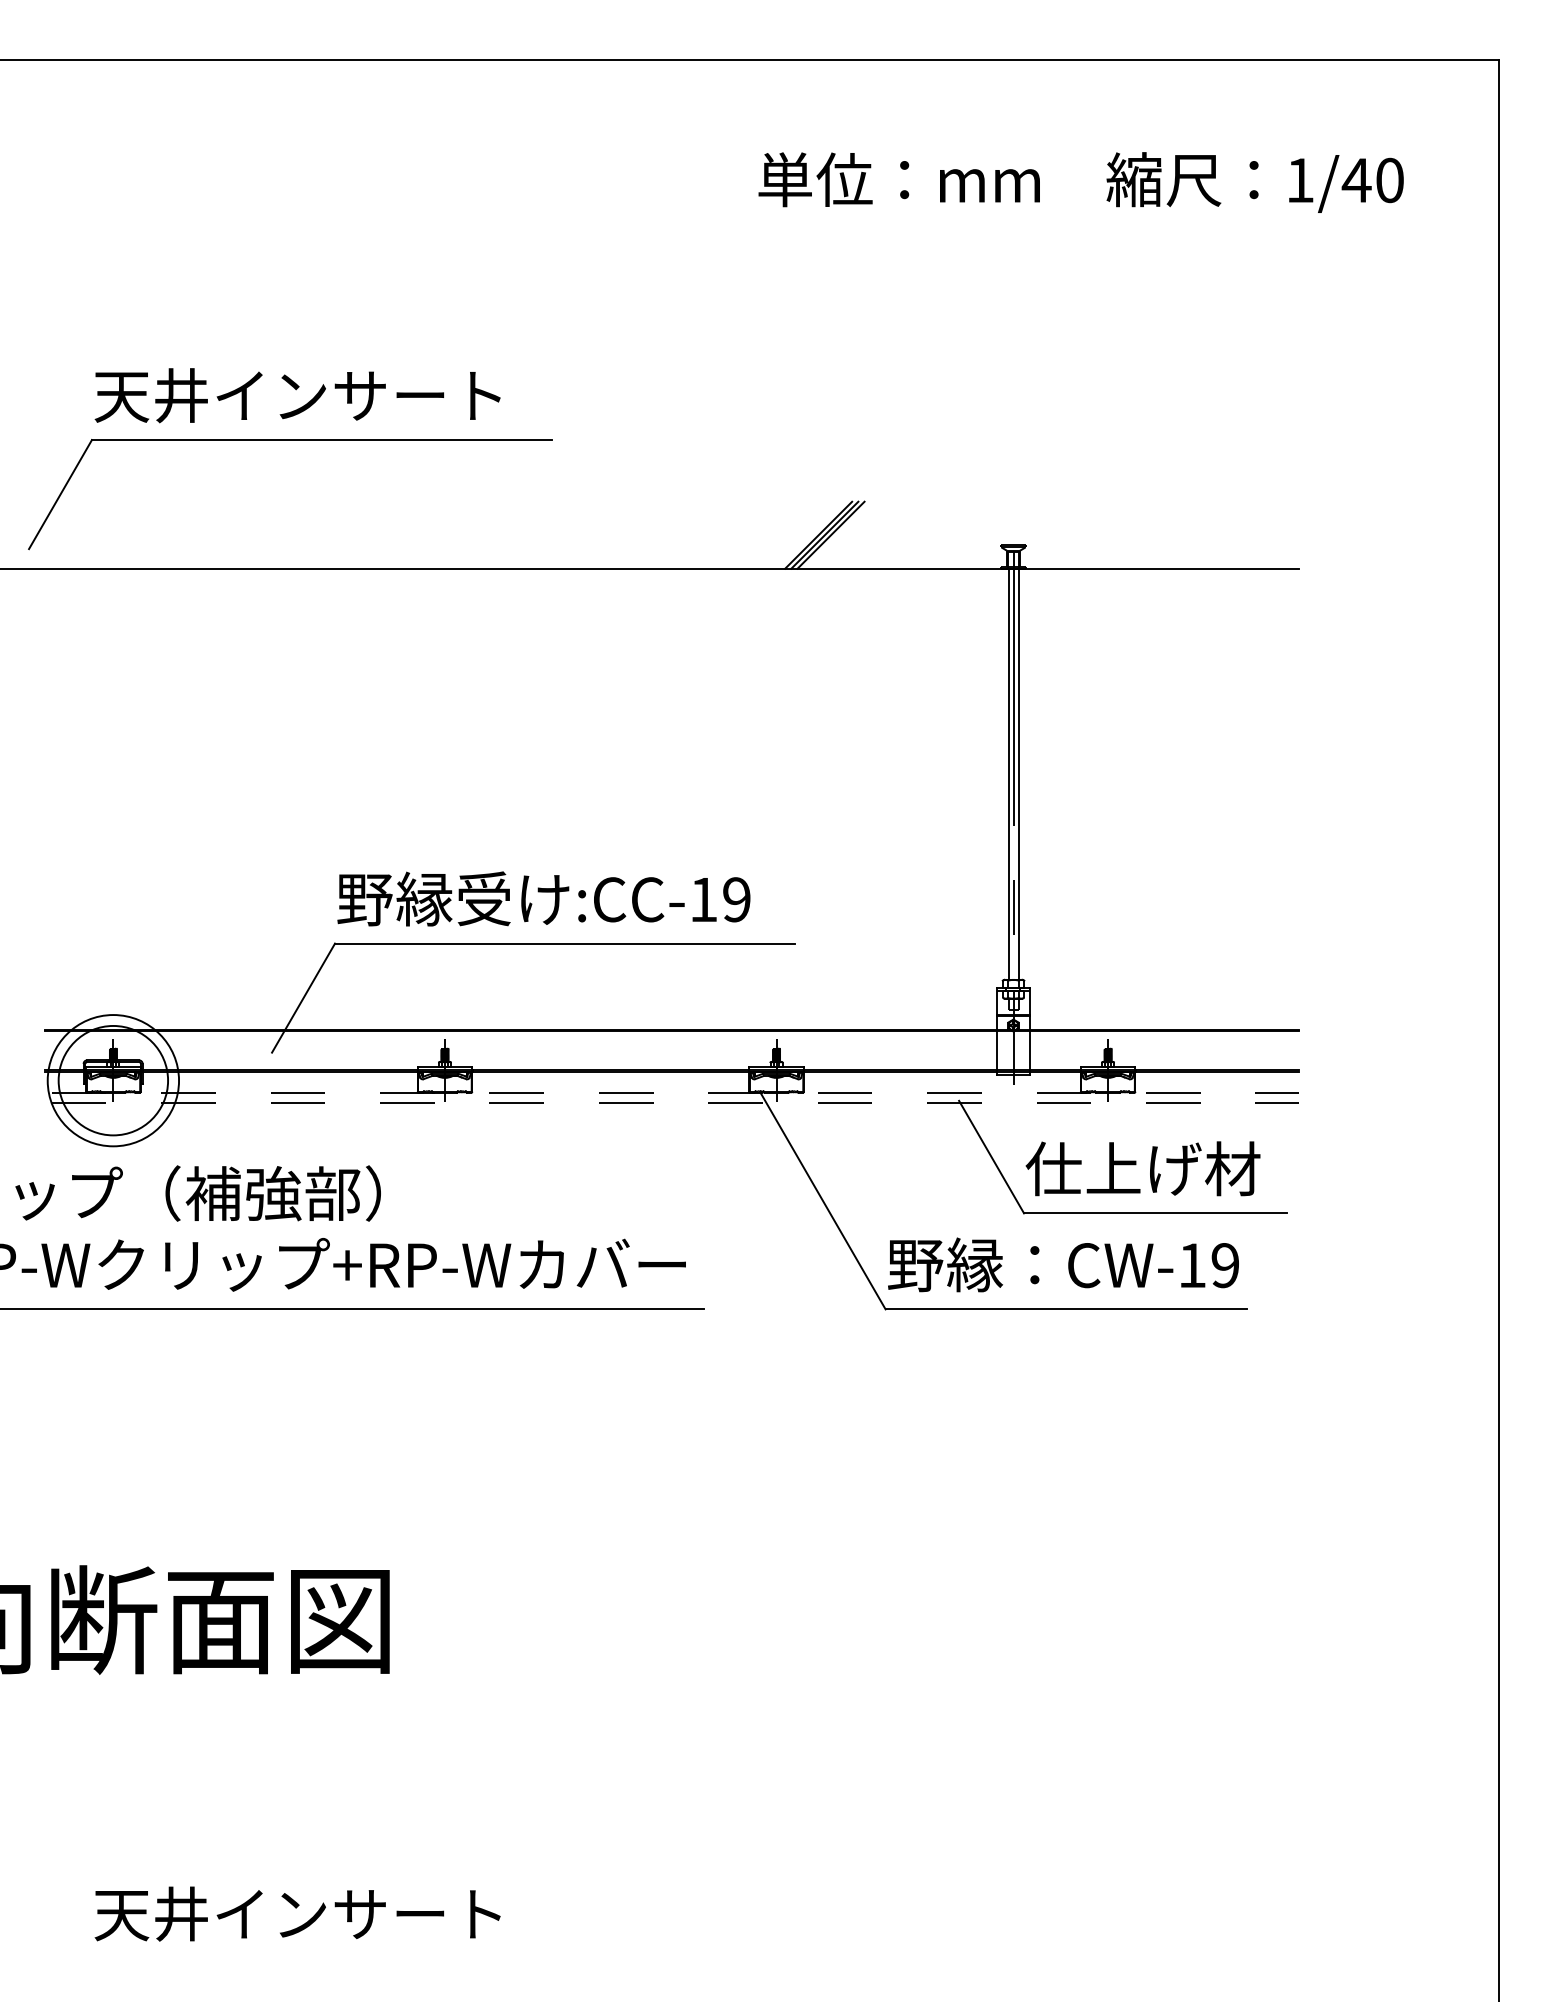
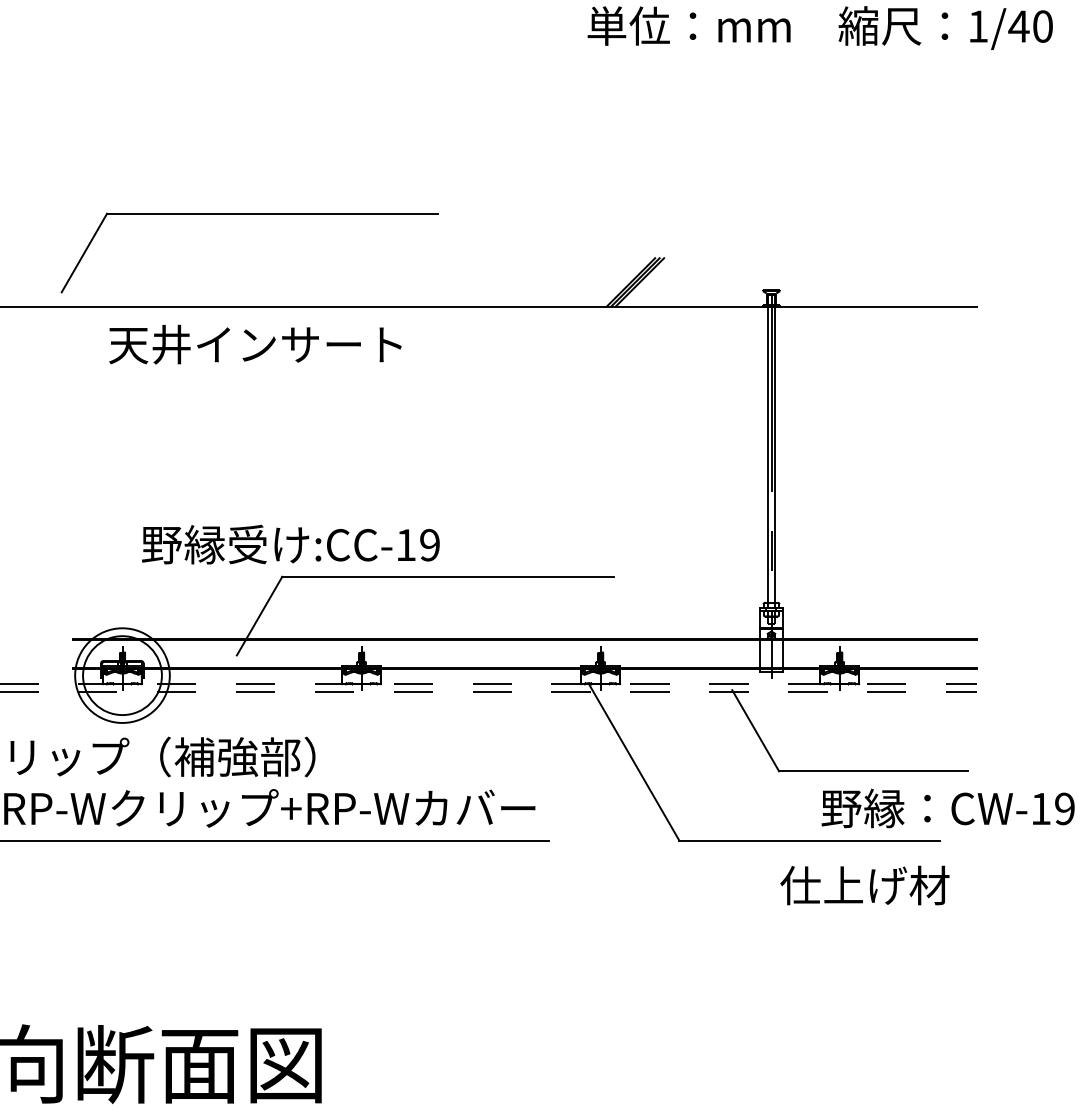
text: (297, 395) -> (255, 344), moved
text: (543, 898) -> (290, 544), moved
text: (1142, 1168) -> (864, 885), moved
text: (1063, 1264) -> (948, 808), moved

